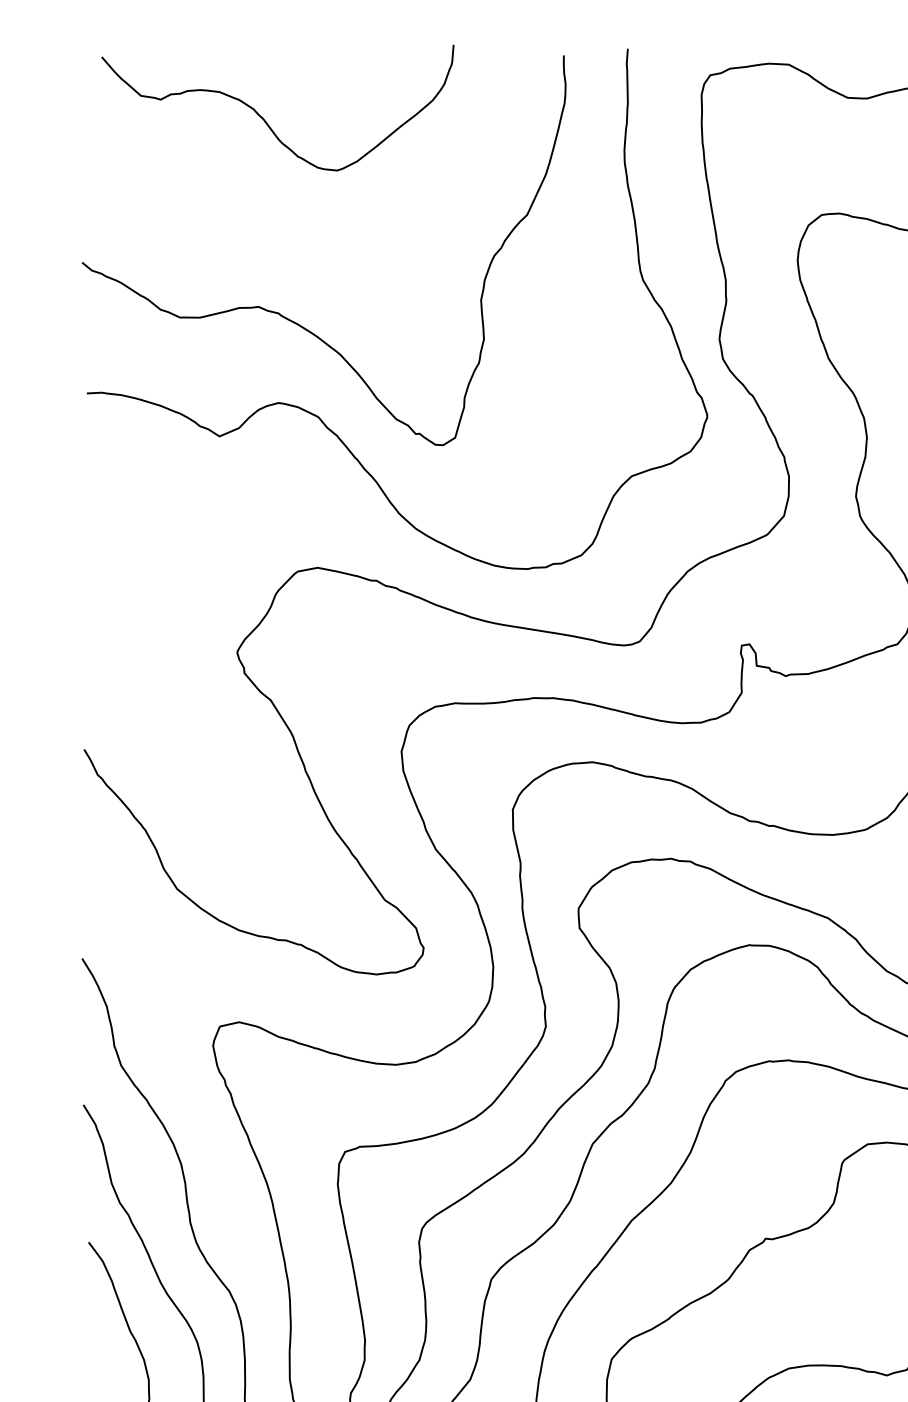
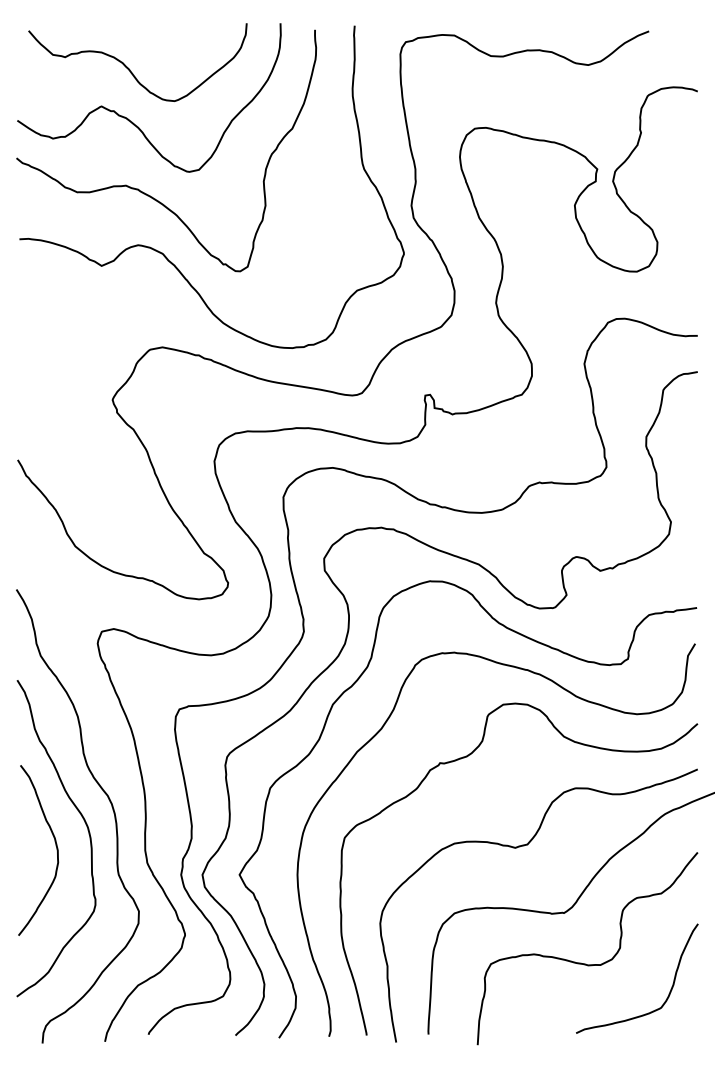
curve: (269, 203) -> (132, 121), added

